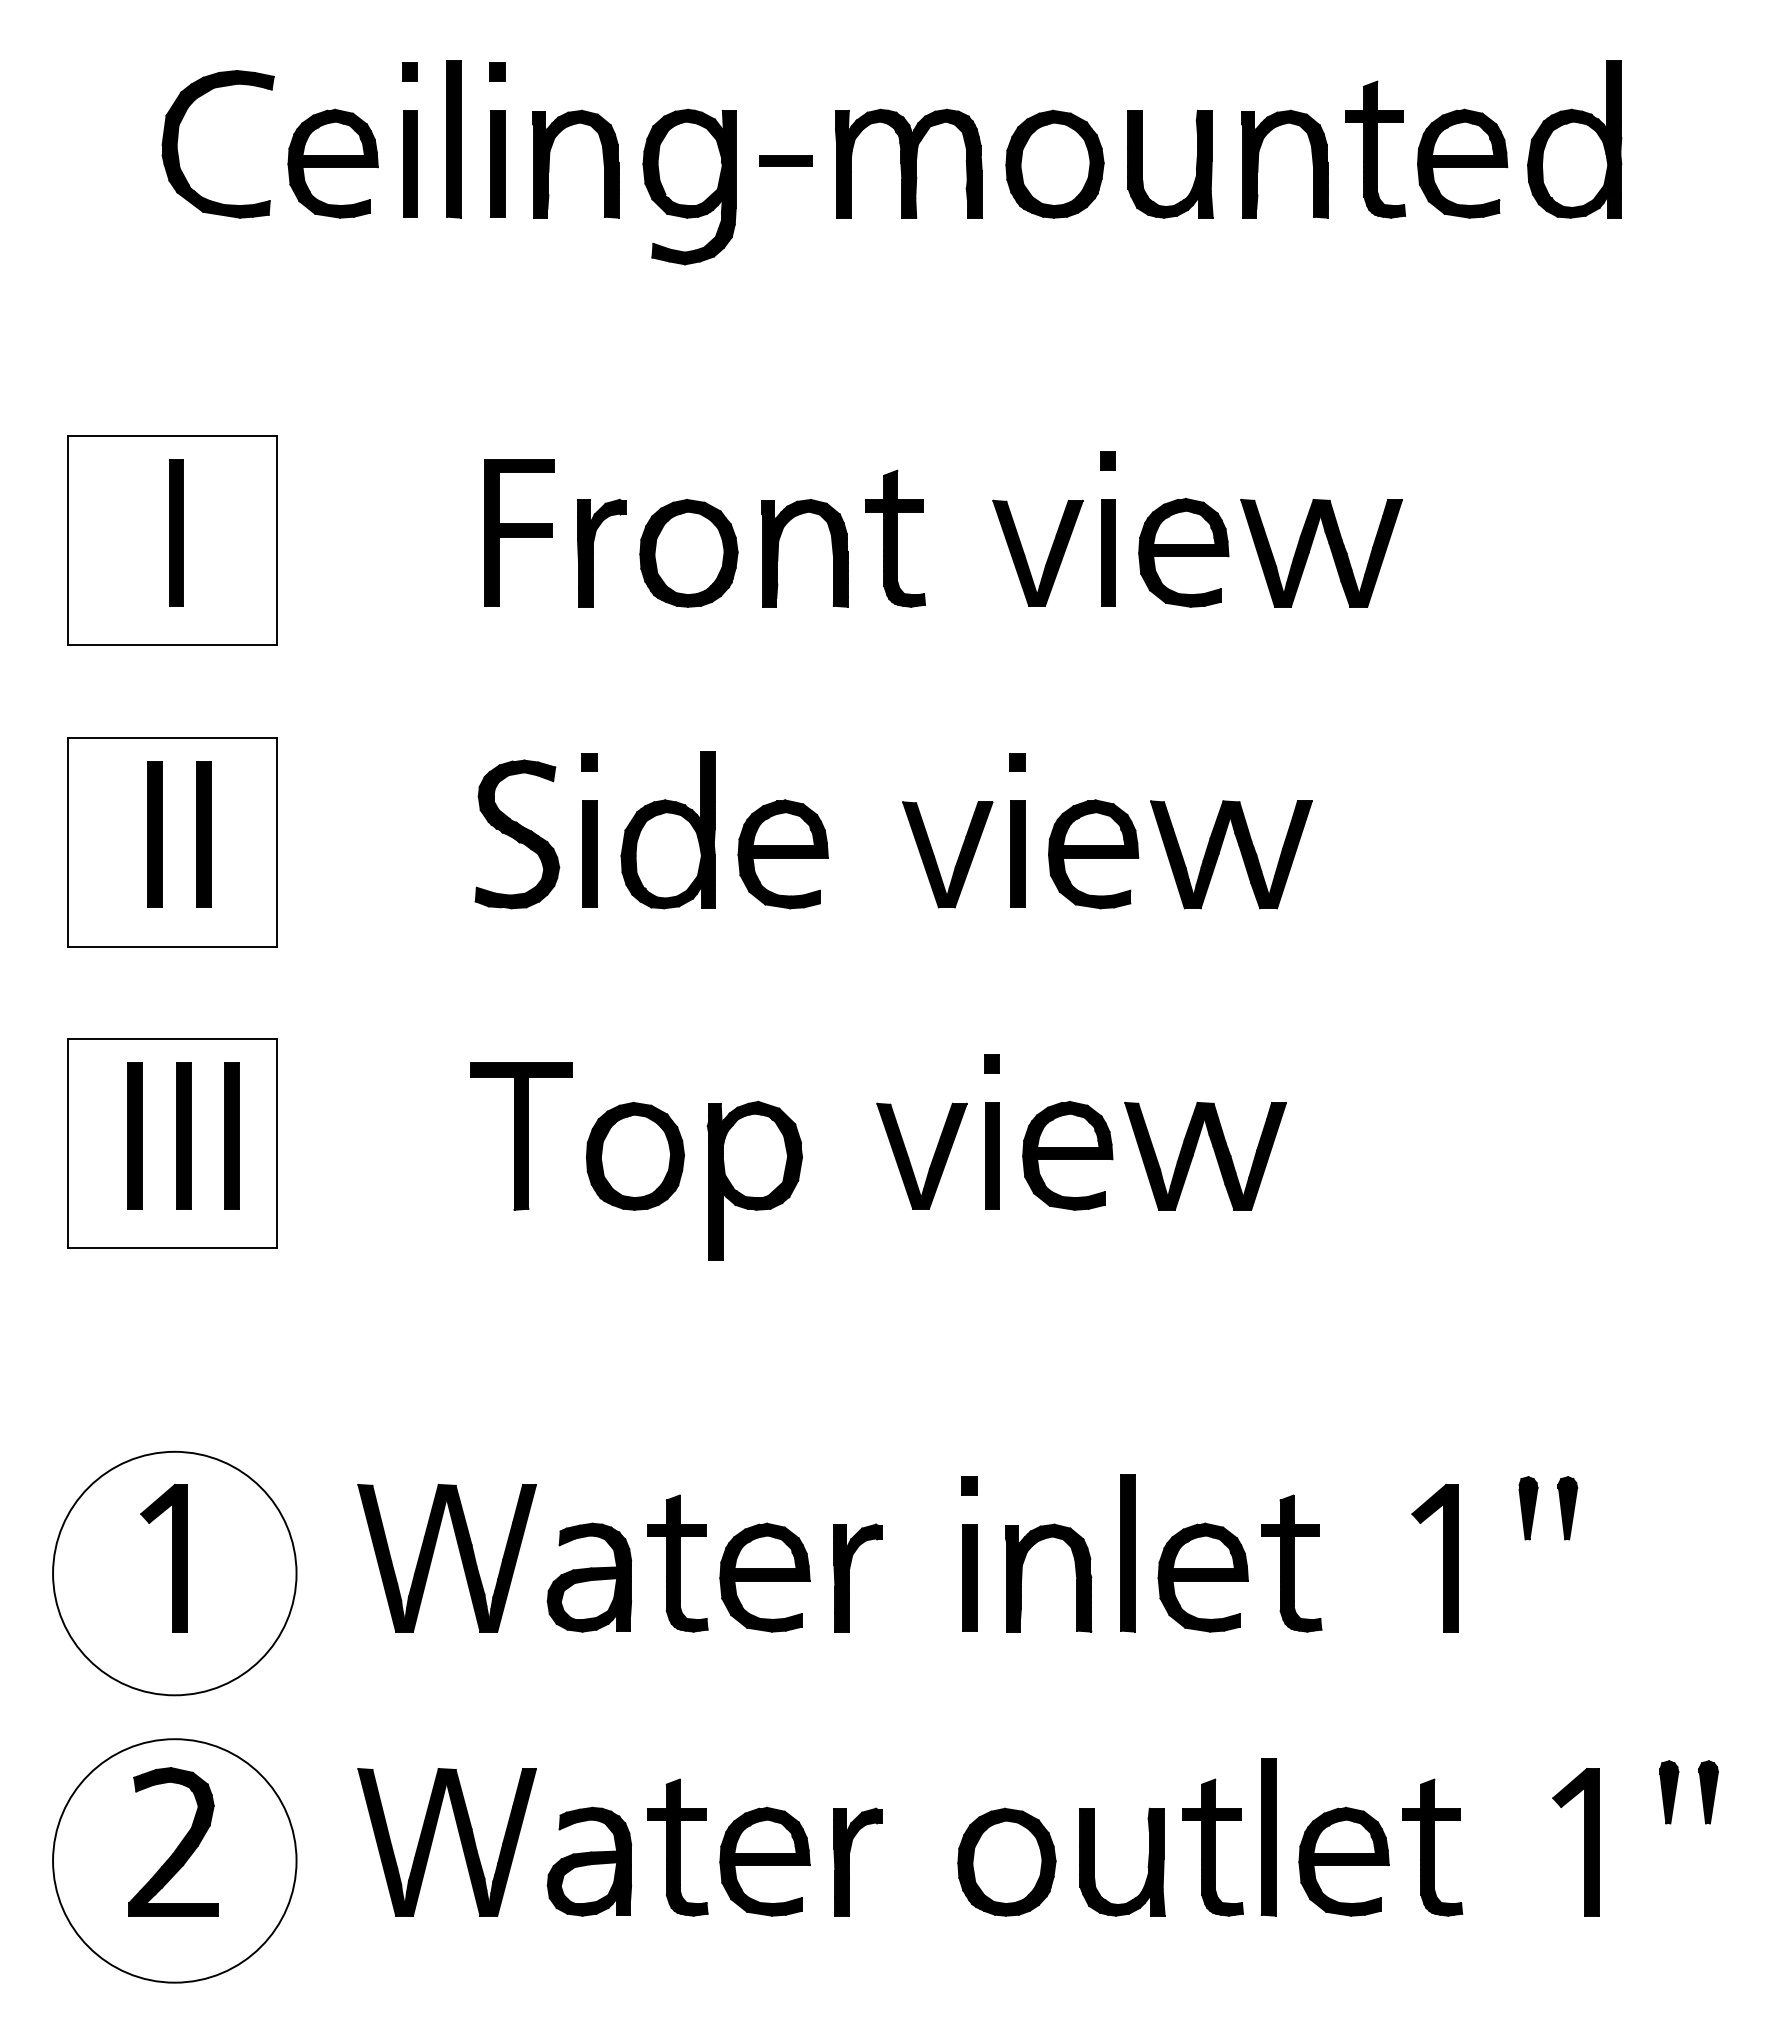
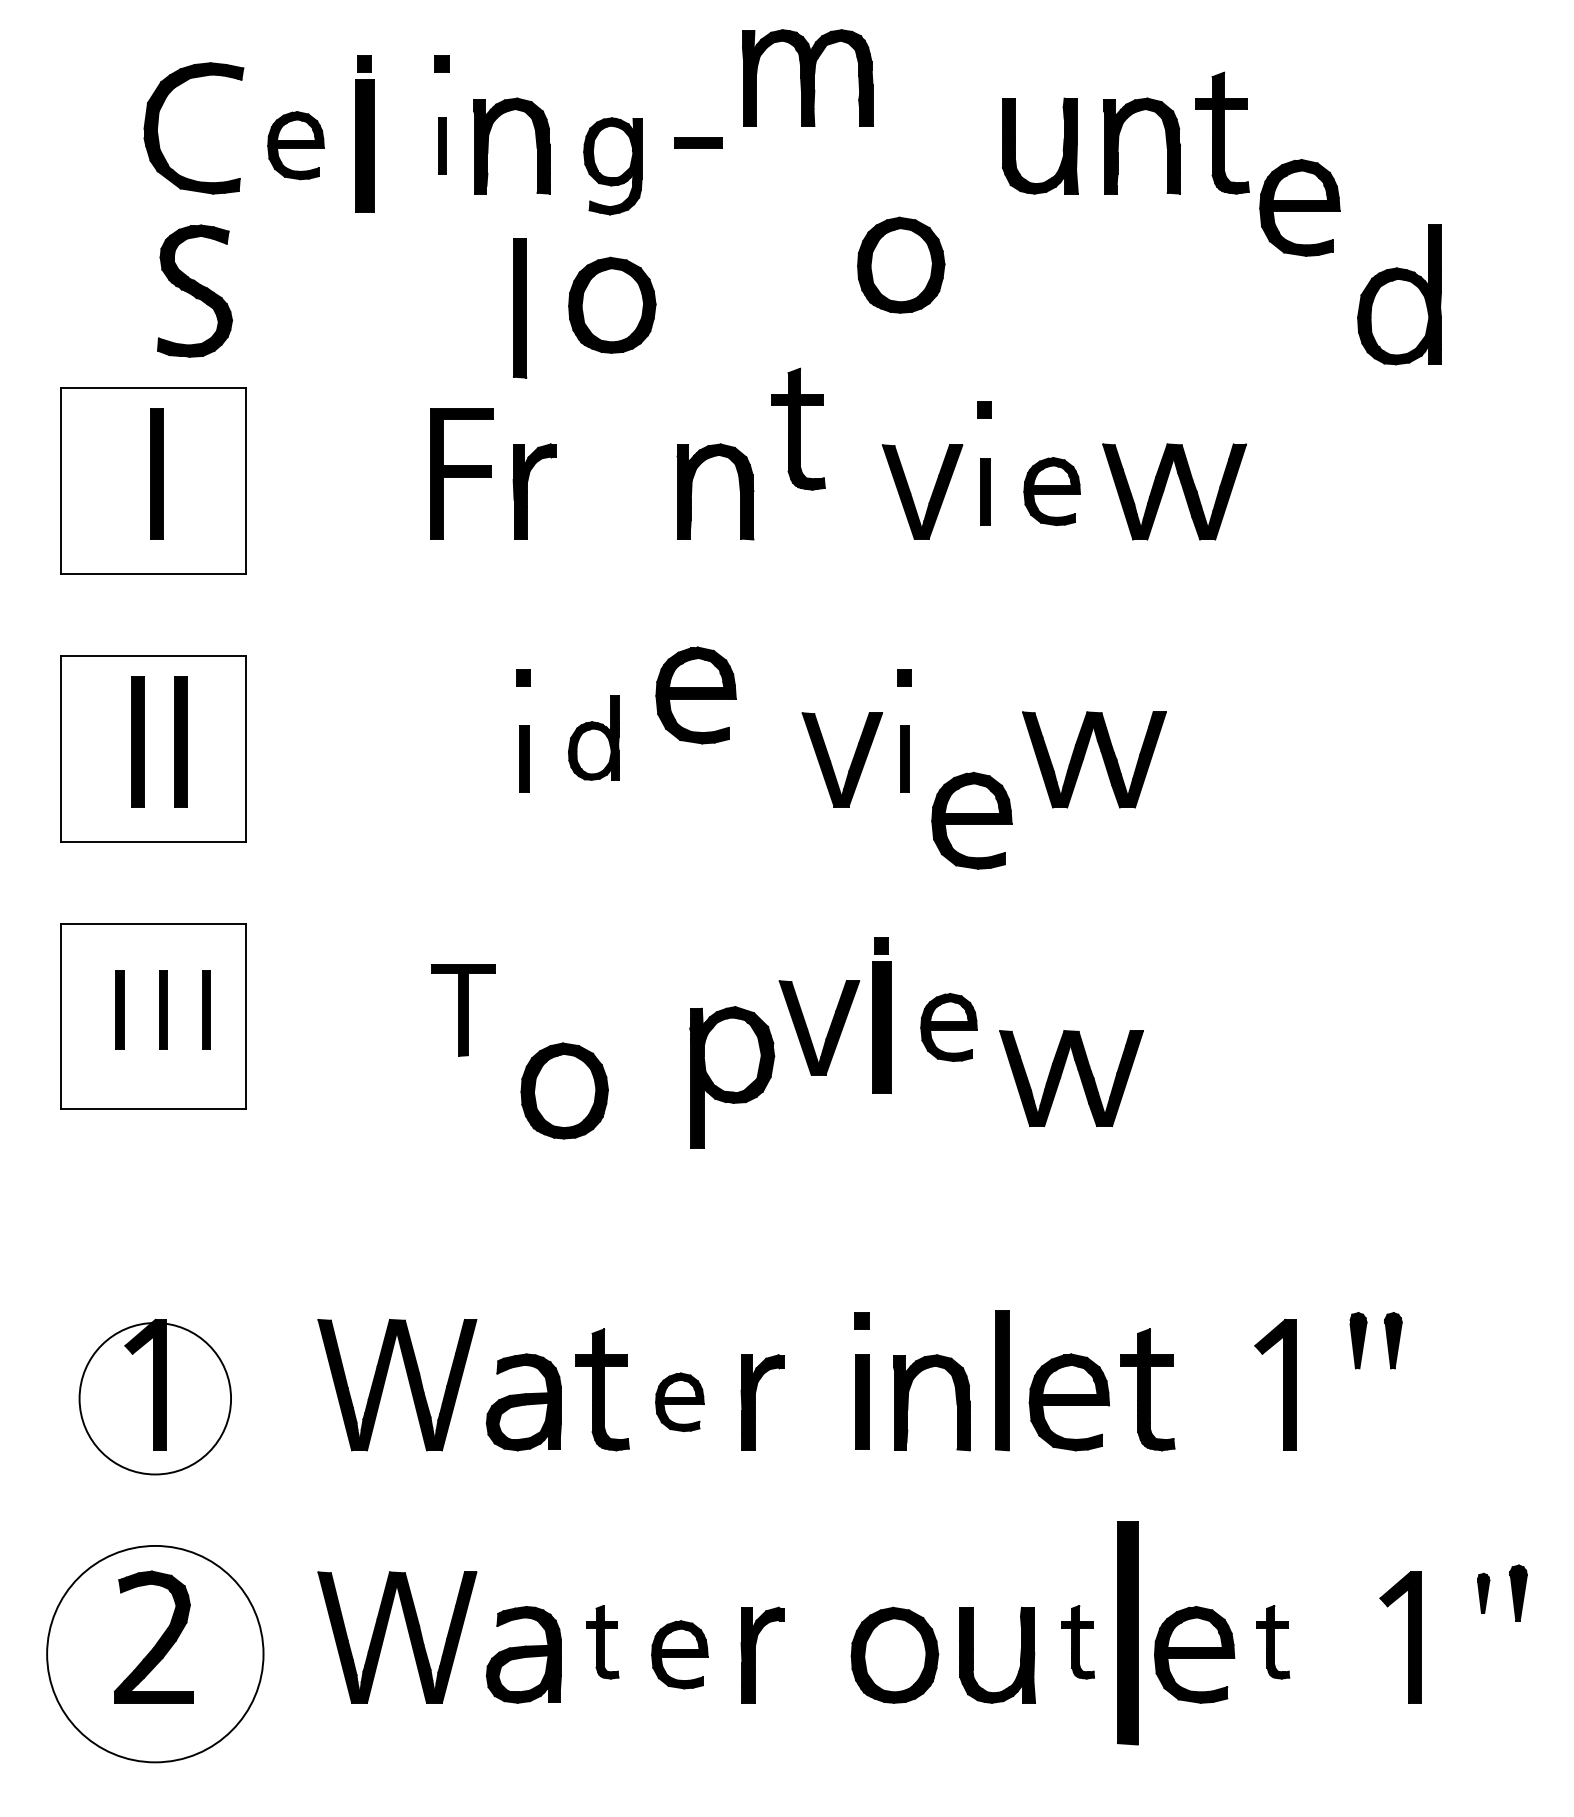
part: (453, 139) -> (519, 308), moved
part: (1574, 139) -> (1399, 294), moved
part: (332, 163) -> (295, 145), size x0.7
part: (410, 163) -> (364, 145), size x1.4
part: (497, 163) -> (442, 145), size x0.6
part: (908, 163) -> (807, 77), moved
part: (1054, 163) -> (900, 264), moved
part: (1462, 163) -> (1299, 207), moved
part: (689, 186) -> (612, 165), size x0.7
part: (895, 538) -> (798, 428), moved
part: (1108, 552) -> (985, 491), size x0.7
part: (1183, 552) -> (1051, 491), size x0.7
part: (688, 553) -> (611, 305), moved
part: (667, 830) -> (593, 738), size x0.6
part: (517, 834) -> (195, 291), moved
part: (589, 853) -> (523, 758), size x0.7
part: (1017, 853) -> (904, 758), size x0.7
part: (782, 854) -> (695, 695), moved
part: (1093, 854) -> (971, 820), moved
part: (134, 1135) -> (119, 1009), size x0.6
part: (183, 1135) -> (163, 1009), size x0.6
part: (231, 1135) -> (205, 1009), size x0.6
part: (521, 1136) -> (463, 1010), size x0.7
part: (1214, 1153) -> (1079, 1076), moved
part: (992, 1155) -> (882, 1027), size x1.4
part: (1067, 1155) -> (948, 1027), size x0.7
part: (634, 1156) -> (563, 1091), moved
part: (754, 1180) -> (731, 1076), moved
circle: (174, 1573) -> (155, 1398), size x0.7
part: (764, 1577) -> (679, 1402), size x0.6
part: (1669, 1792) -> (1483, 1593), size x0.7
part: (1268, 1837) -> (1127, 1633), size x1.6
part: (677, 1847) -> (602, 1642), size x0.6
part: (1212, 1847) -> (1077, 1642), size x0.6
part: (1432, 1847) -> (1273, 1642), size x0.6
part: (764, 1861) -> (679, 1654), size x0.7

